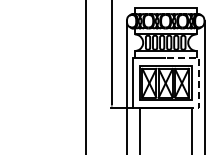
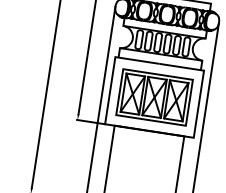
line: (198, 72) -> (200, 89), dashed -> solid

